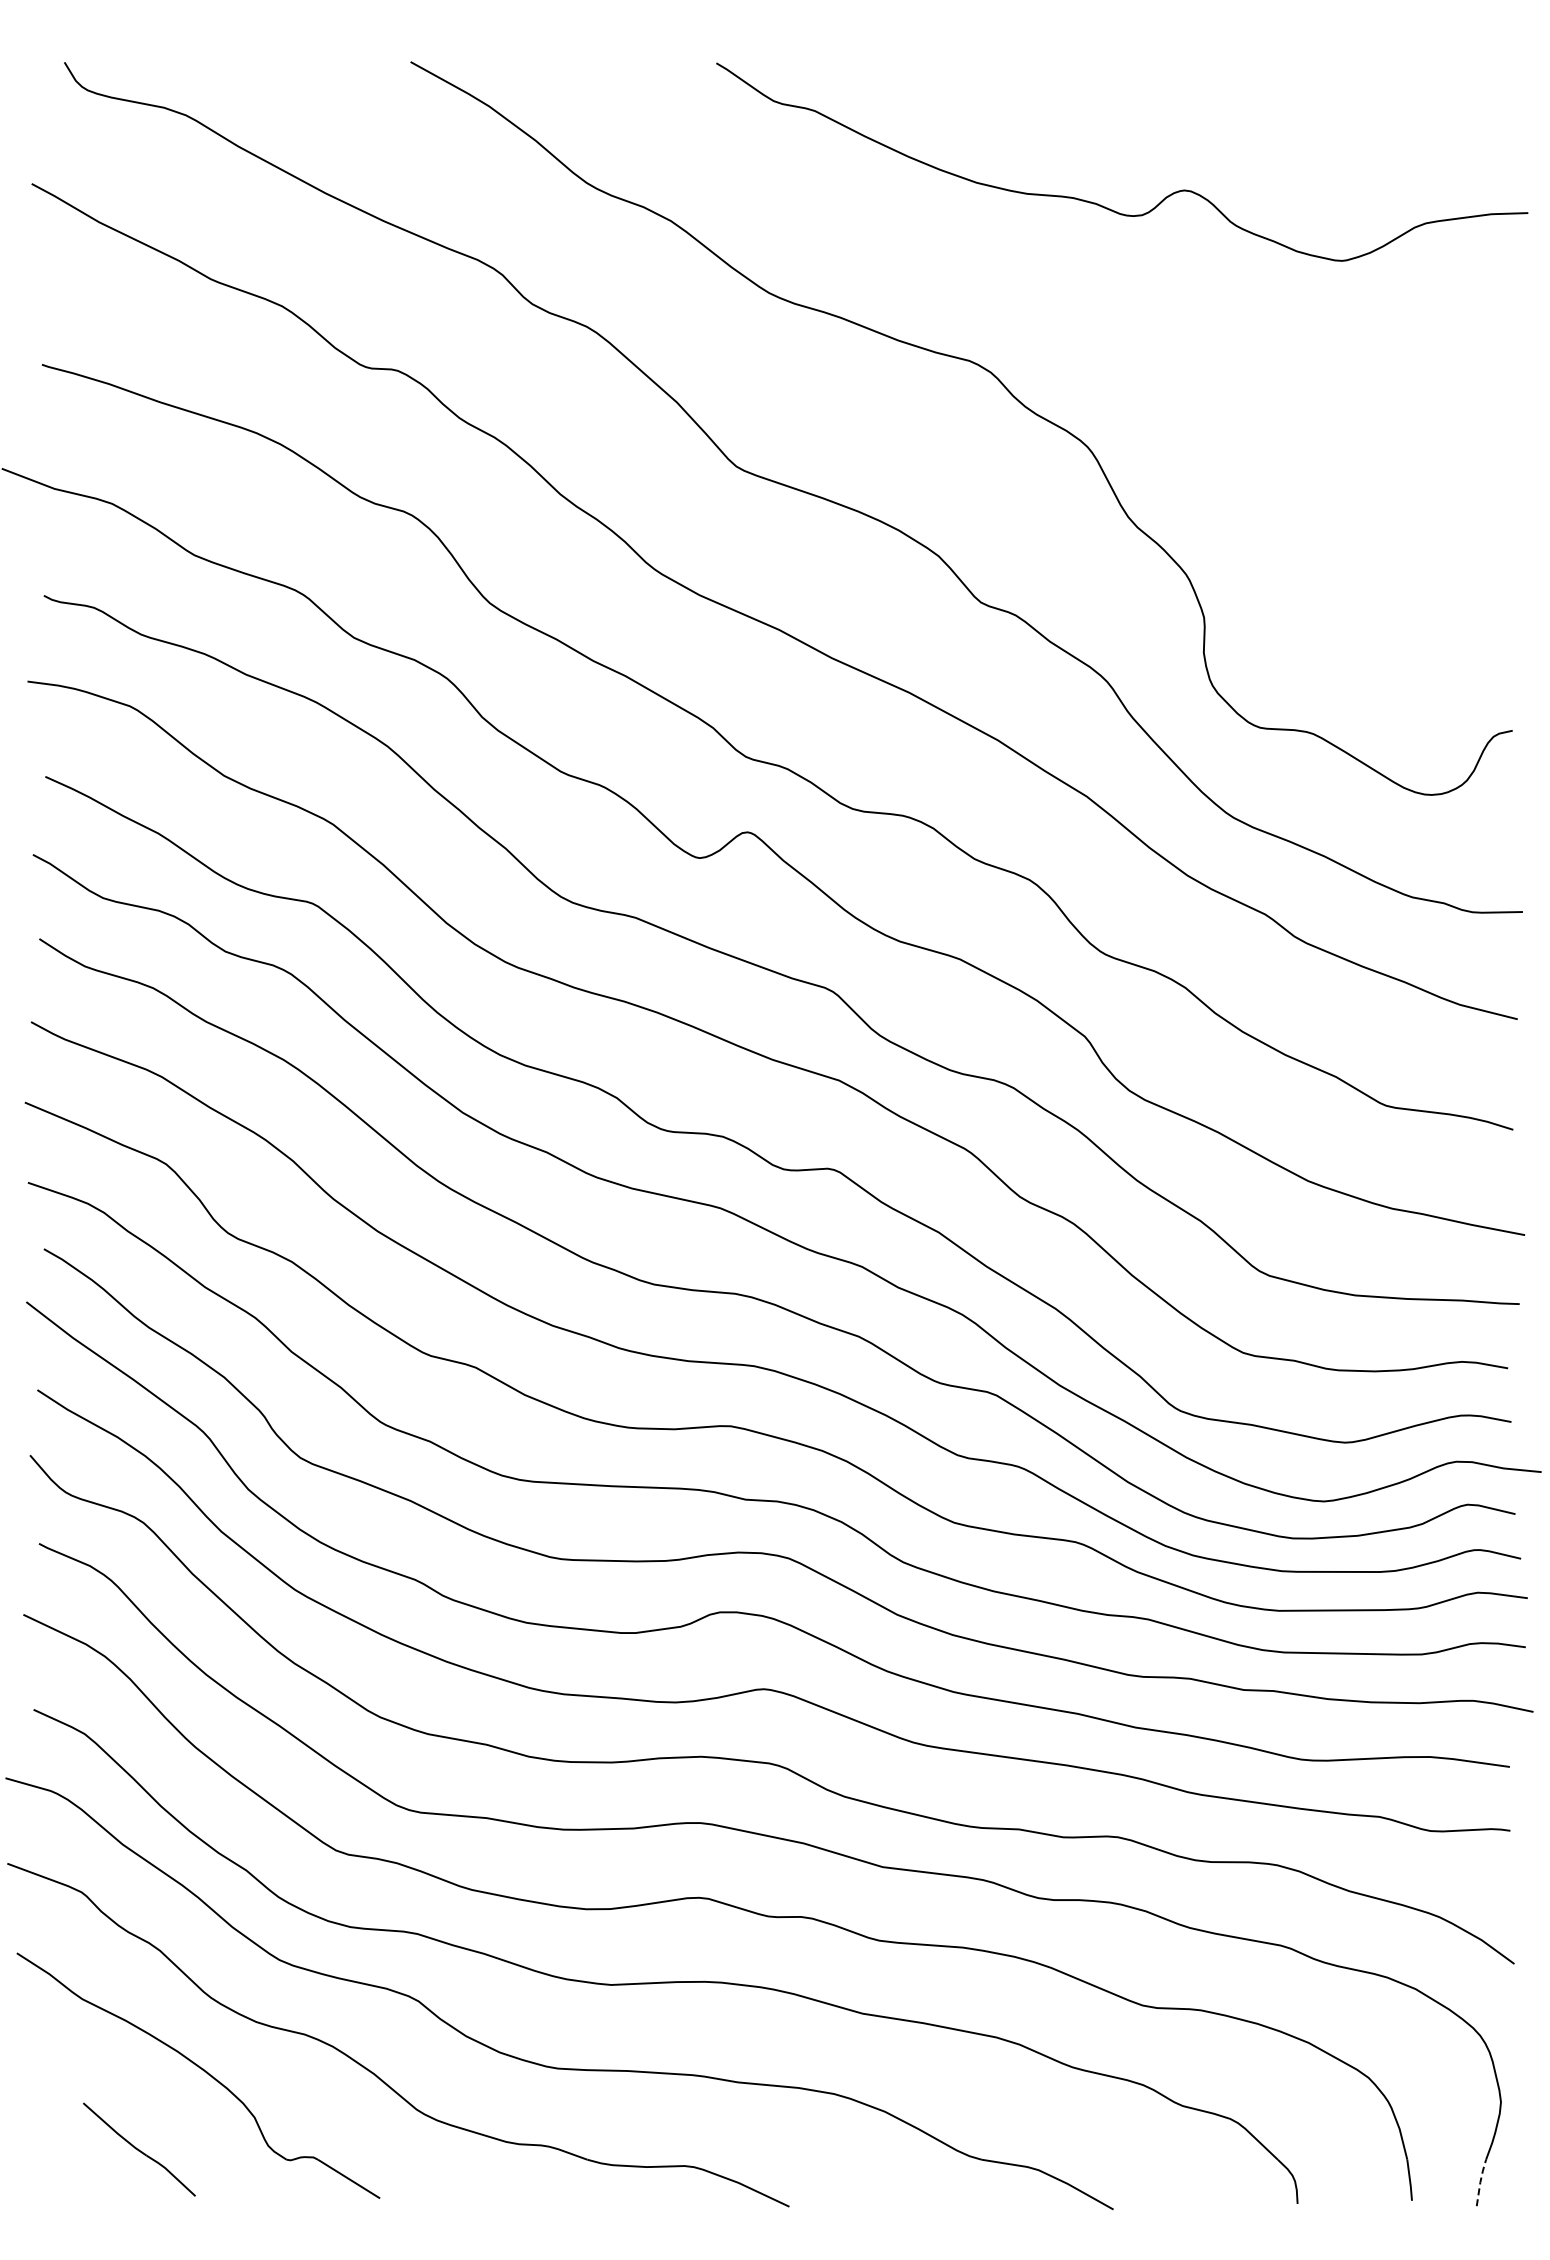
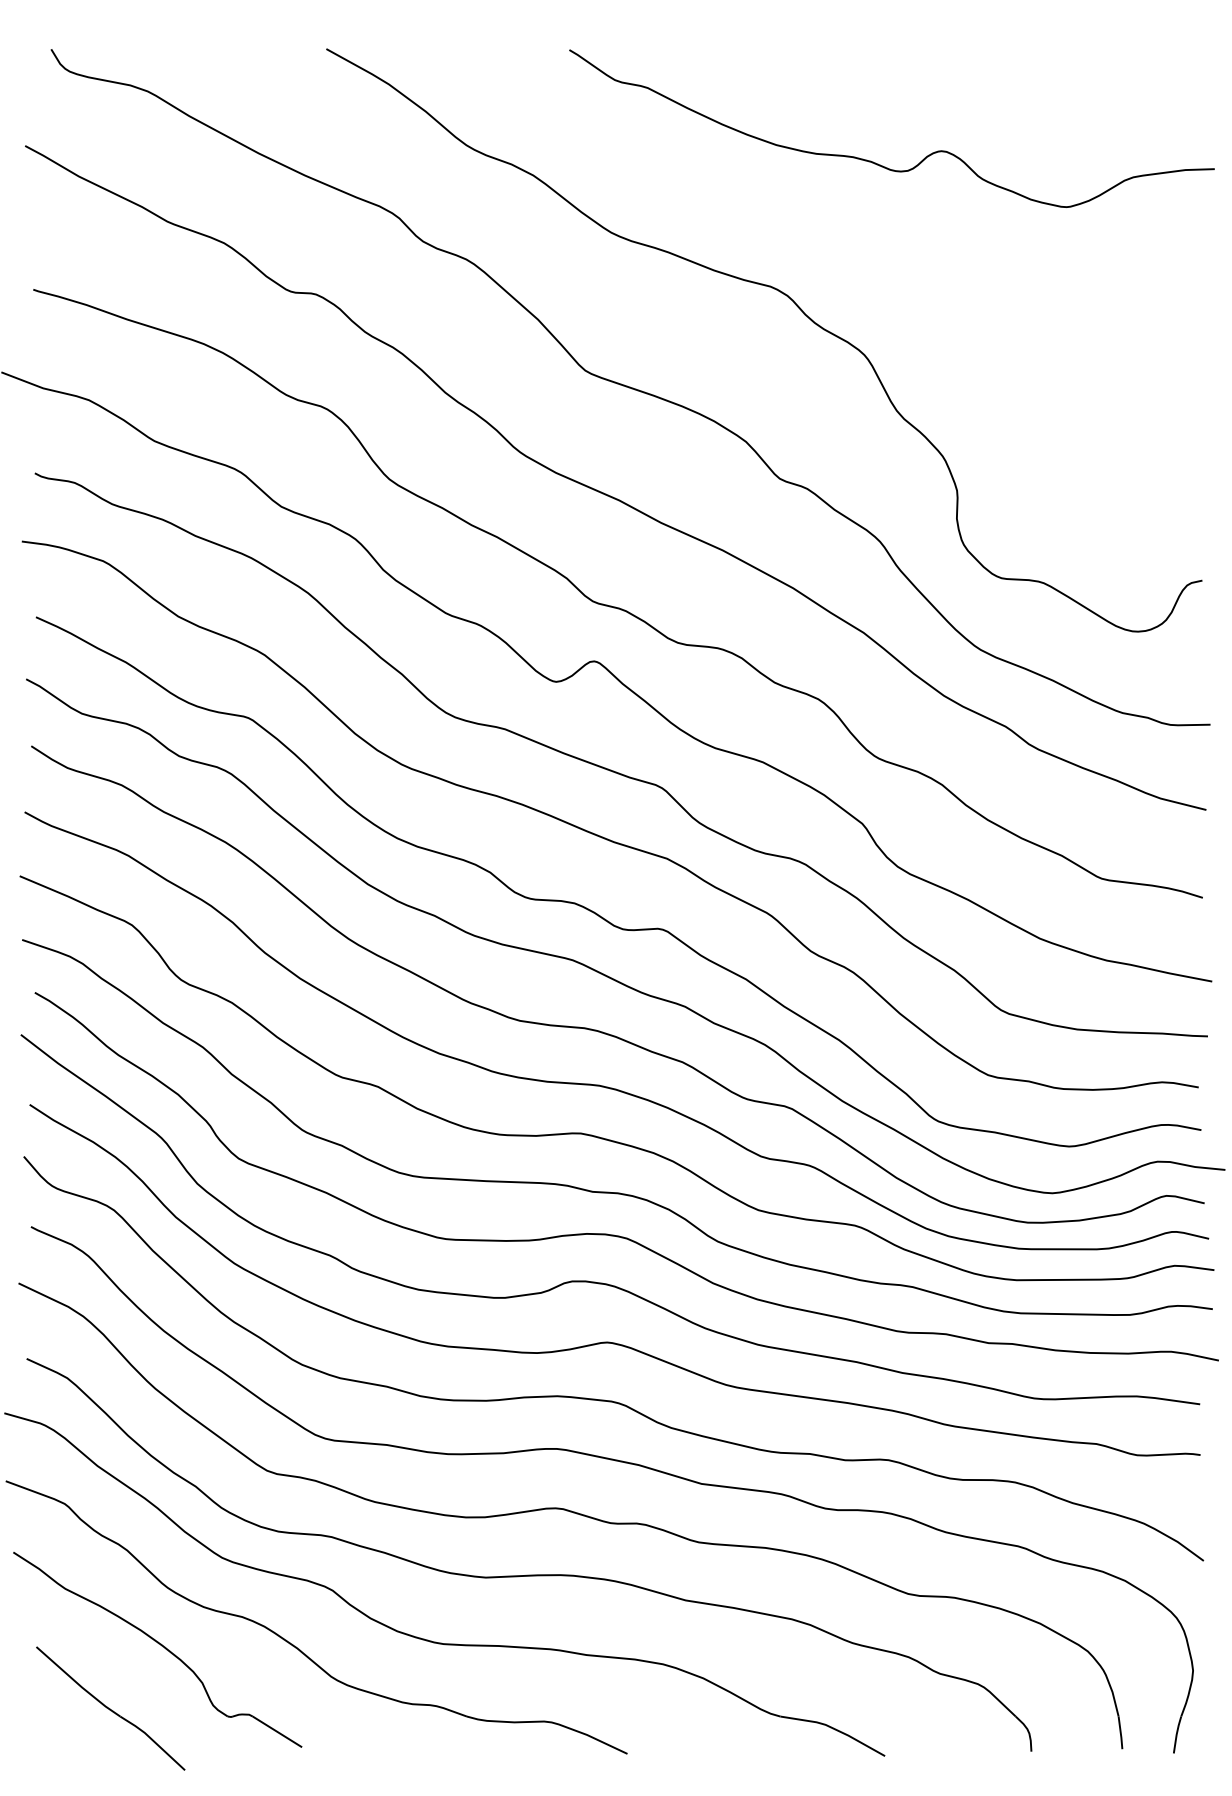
part: (139, 2149) -> (110, 1708), size x1.67
line: (1480, 2182) -> (1176, 1734), dashed -> solid

